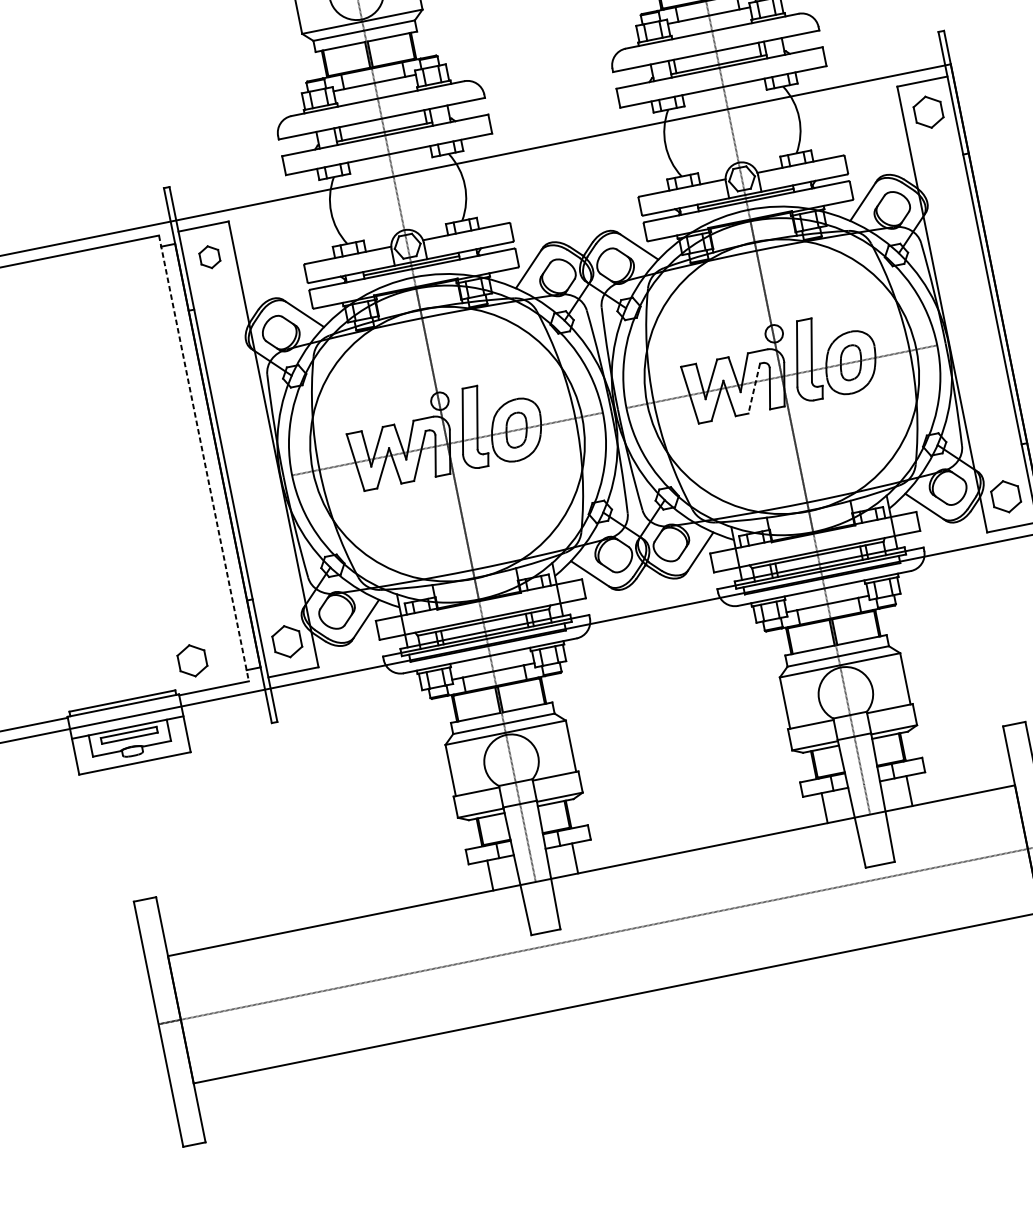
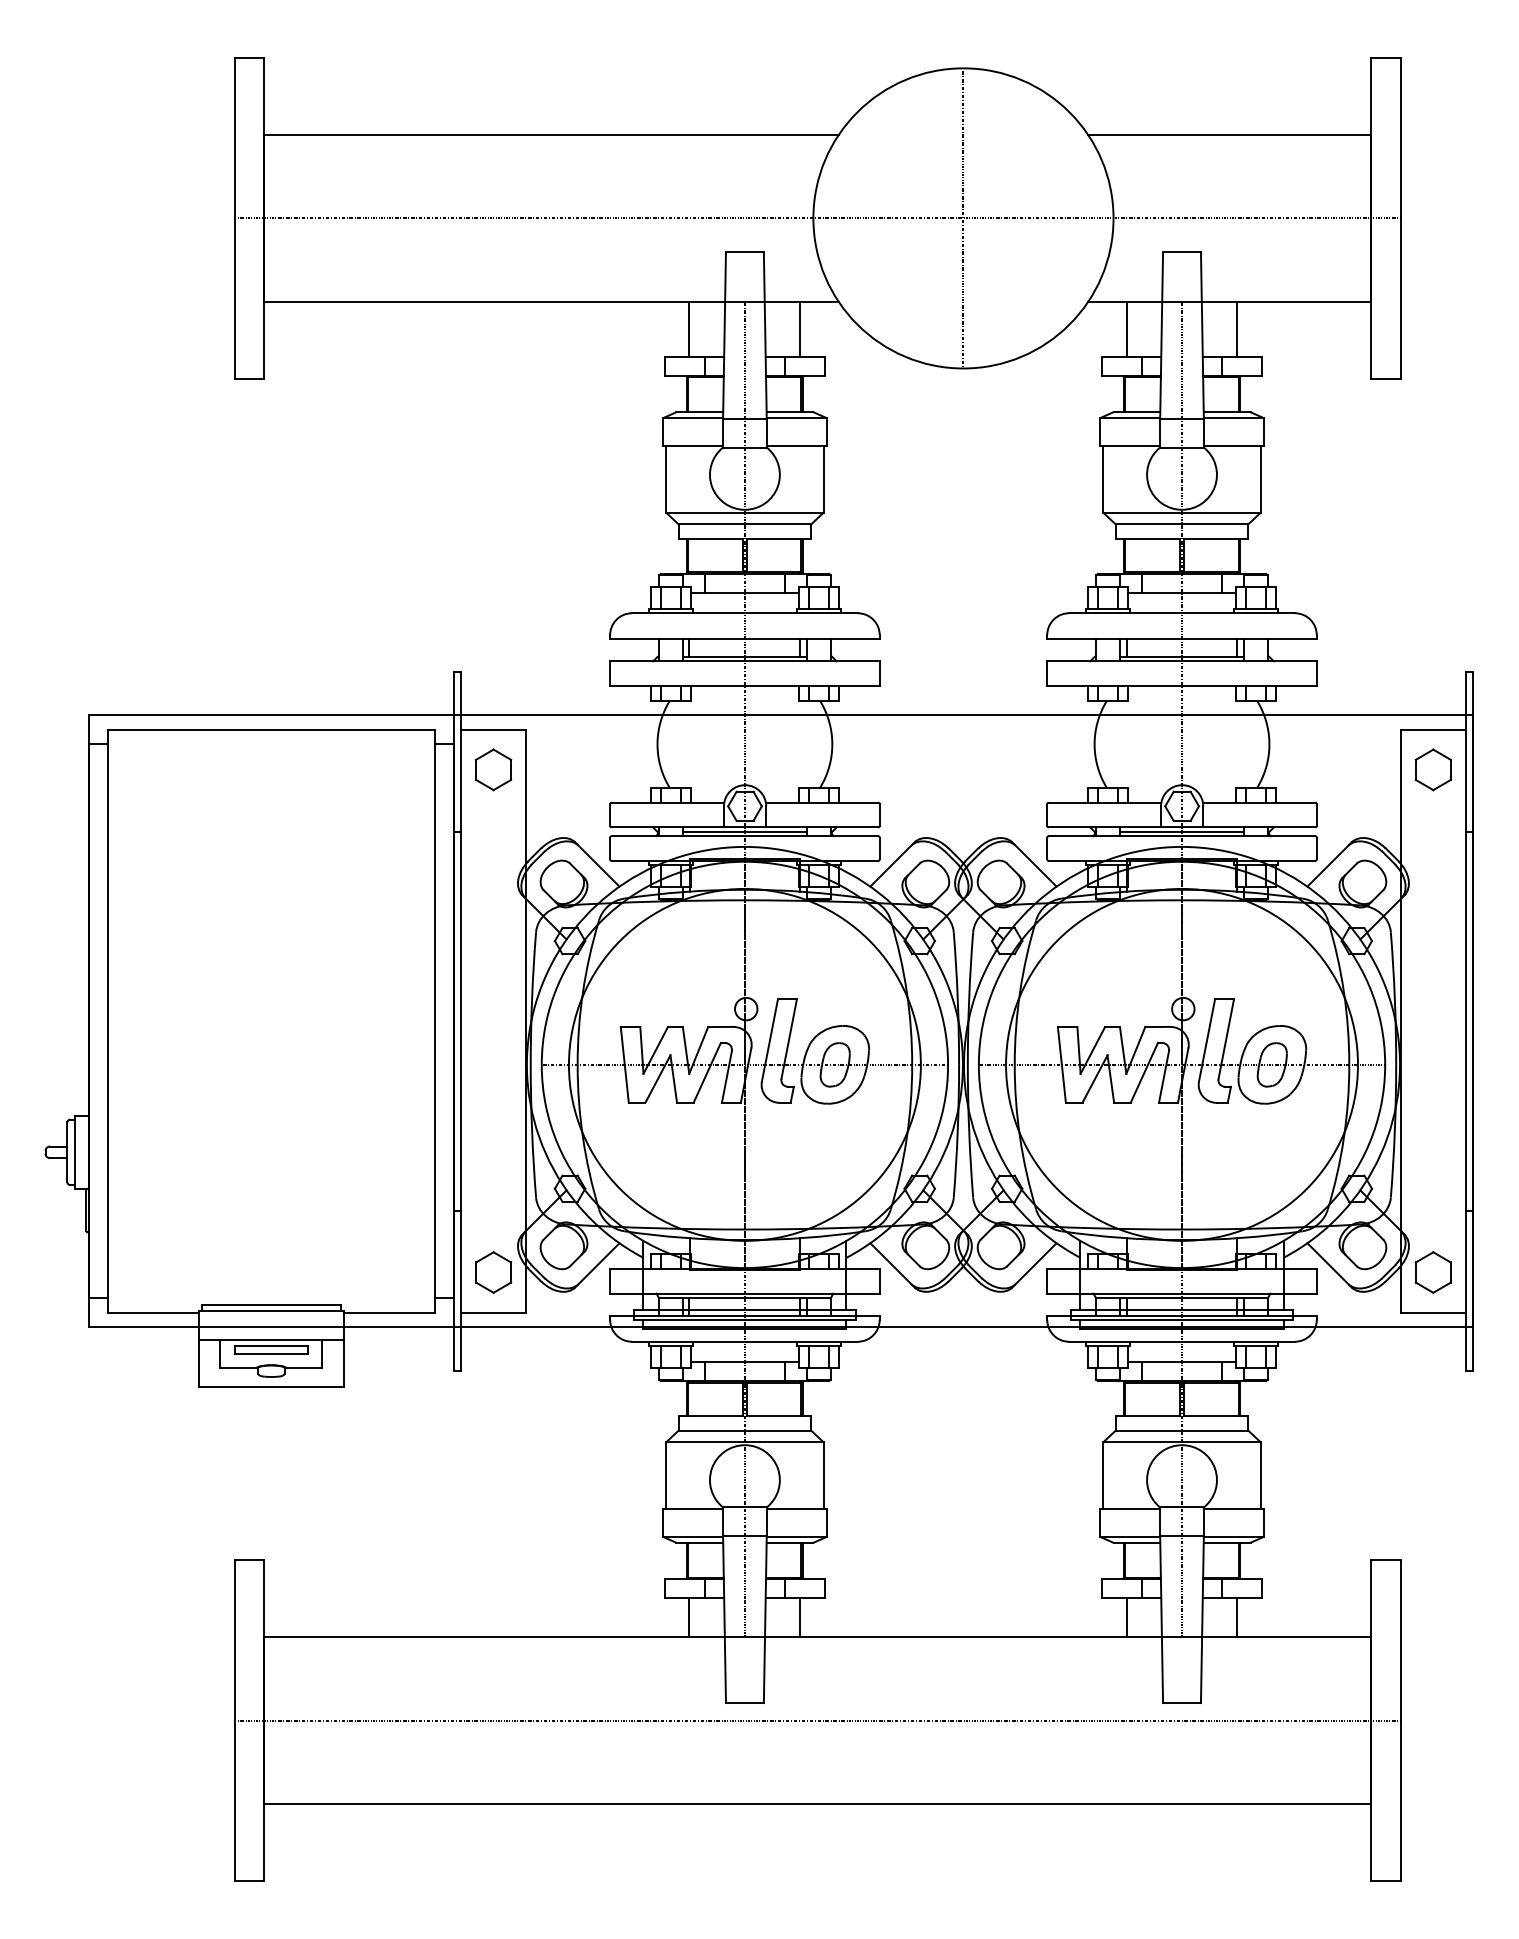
part: (209, 256) -> (493, 769), size x1.43
line: (754, 388) -> (1144, 1072), dashed -> solid
line: (204, 458) -> (435, 1021), dashed -> solid
part: (192, 660) -> (369, 1272), removed

